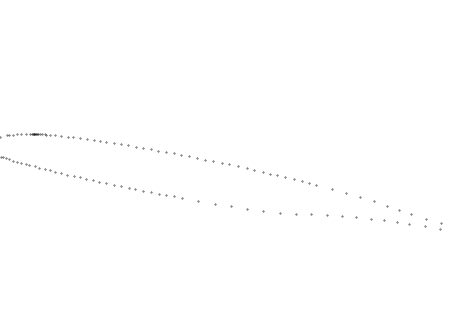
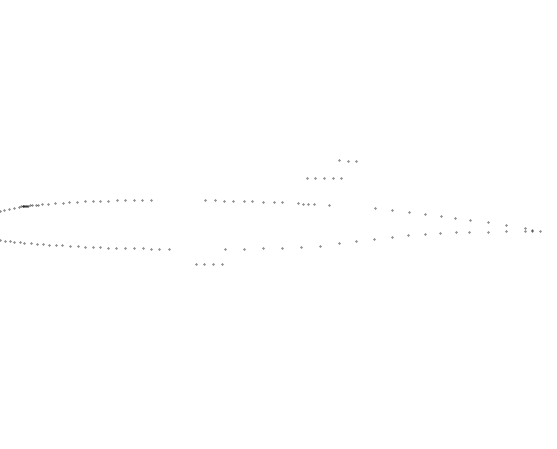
part: (166, 152) -> (324, 178), moved
part: (274, 174) -> (306, 203), size x0.6
part: (309, 182) -> (347, 160), moved
part: (170, 196) -> (209, 264), moved

